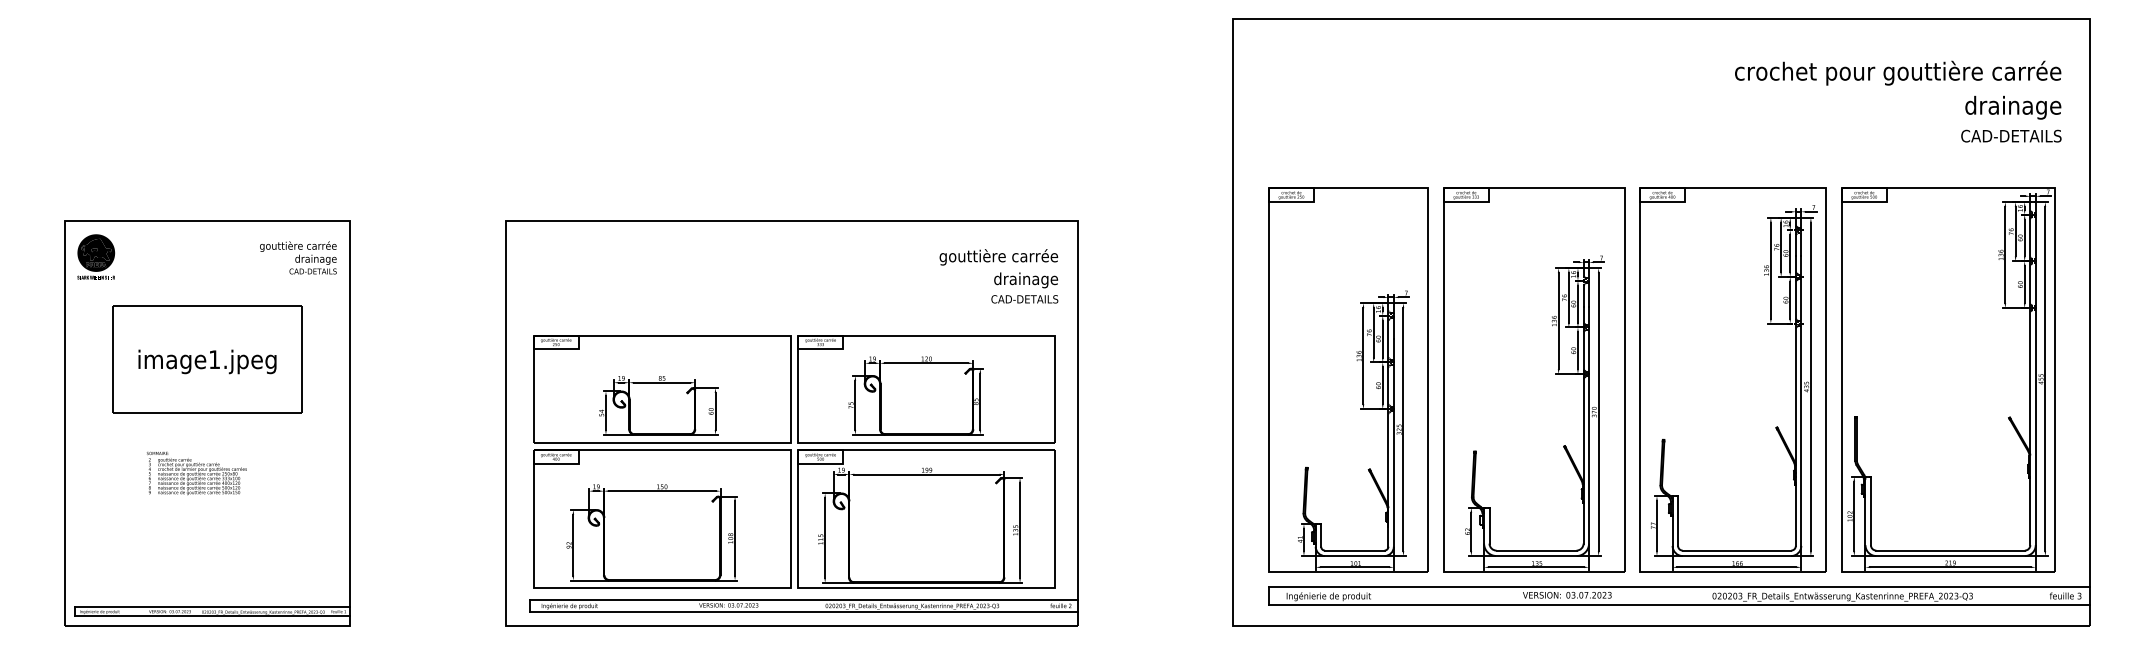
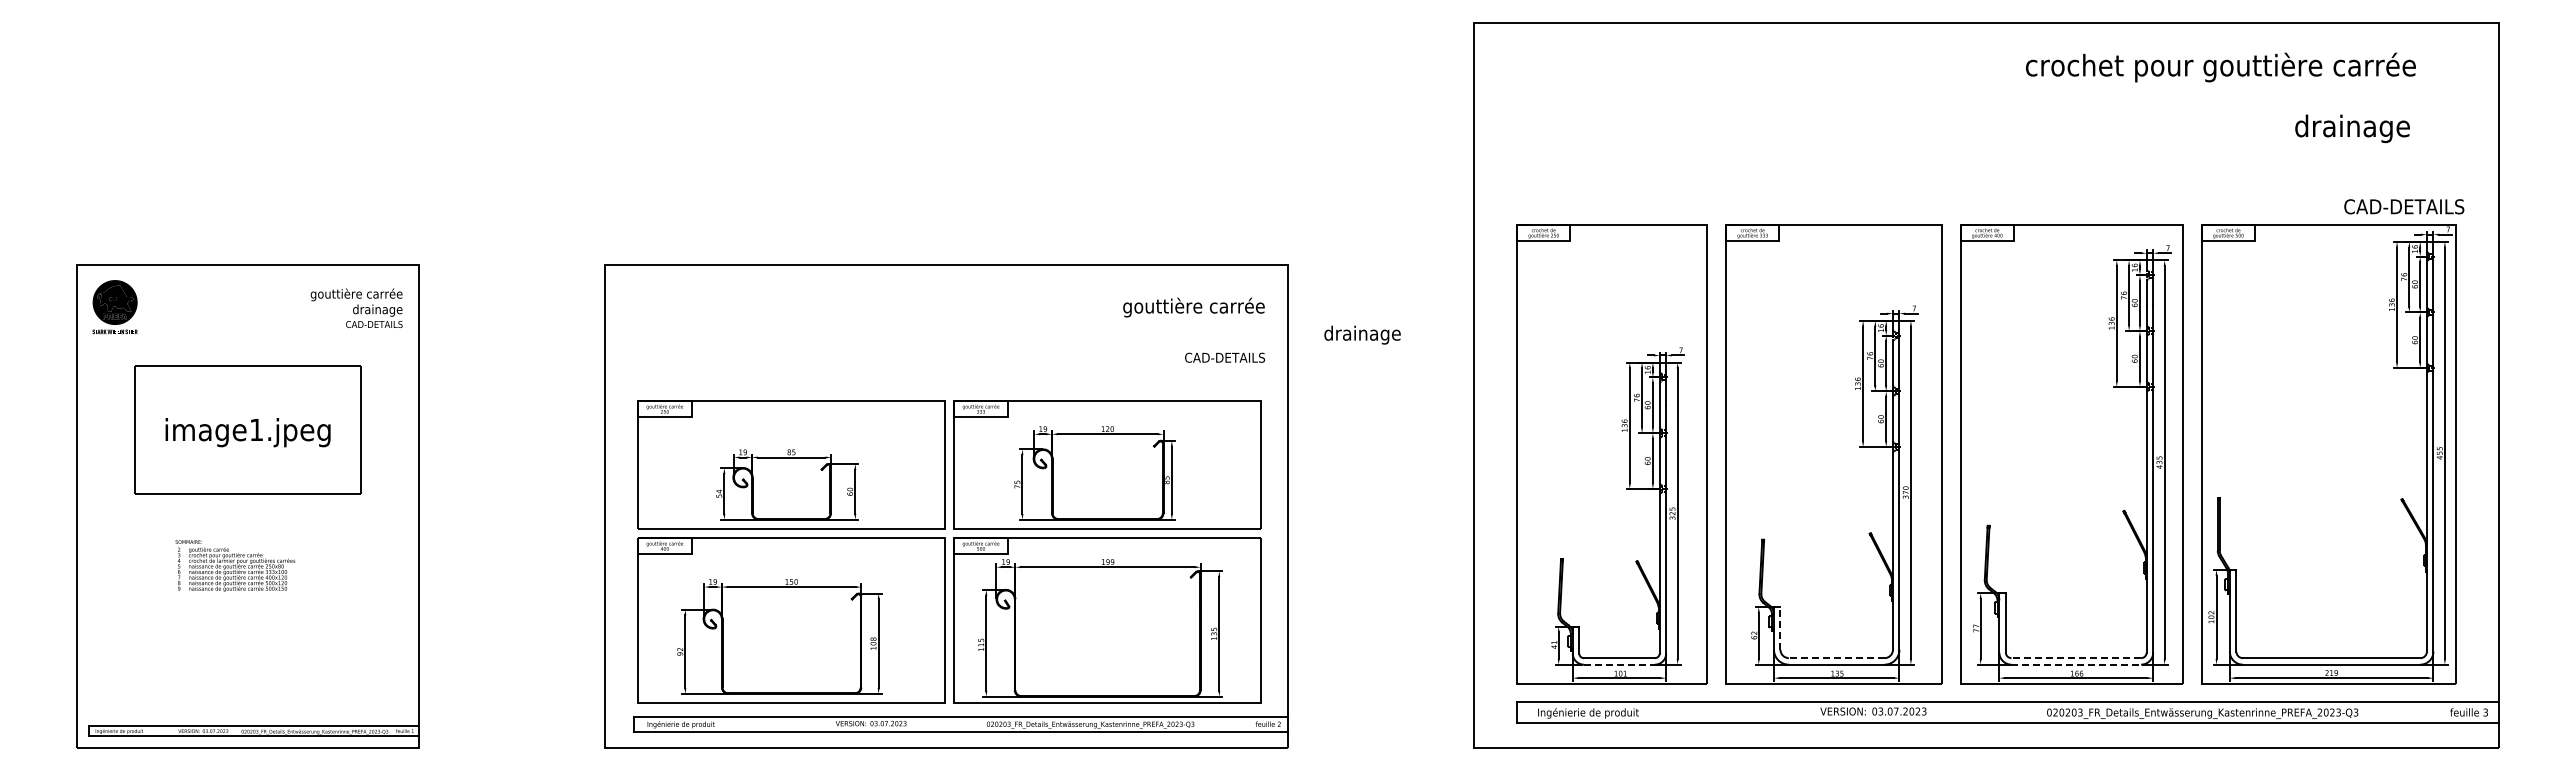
text: (1897, 73) -> (2220, 67), moved
text: (2013, 107) -> (2352, 128), moved
text: (2011, 135) -> (2404, 206), moved
text: (1026, 279) -> (1362, 334), moved
line: (1489, 524) -> (1780, 627), solid -> dashed
line: (1536, 550) -> (1836, 658), solid -> dashed
line: (1737, 550) -> (2076, 658), solid -> dashed
line: (1354, 555) -> (1619, 664), solid -> dashed
line: (1737, 555) -> (2076, 664), solid -> dashed

